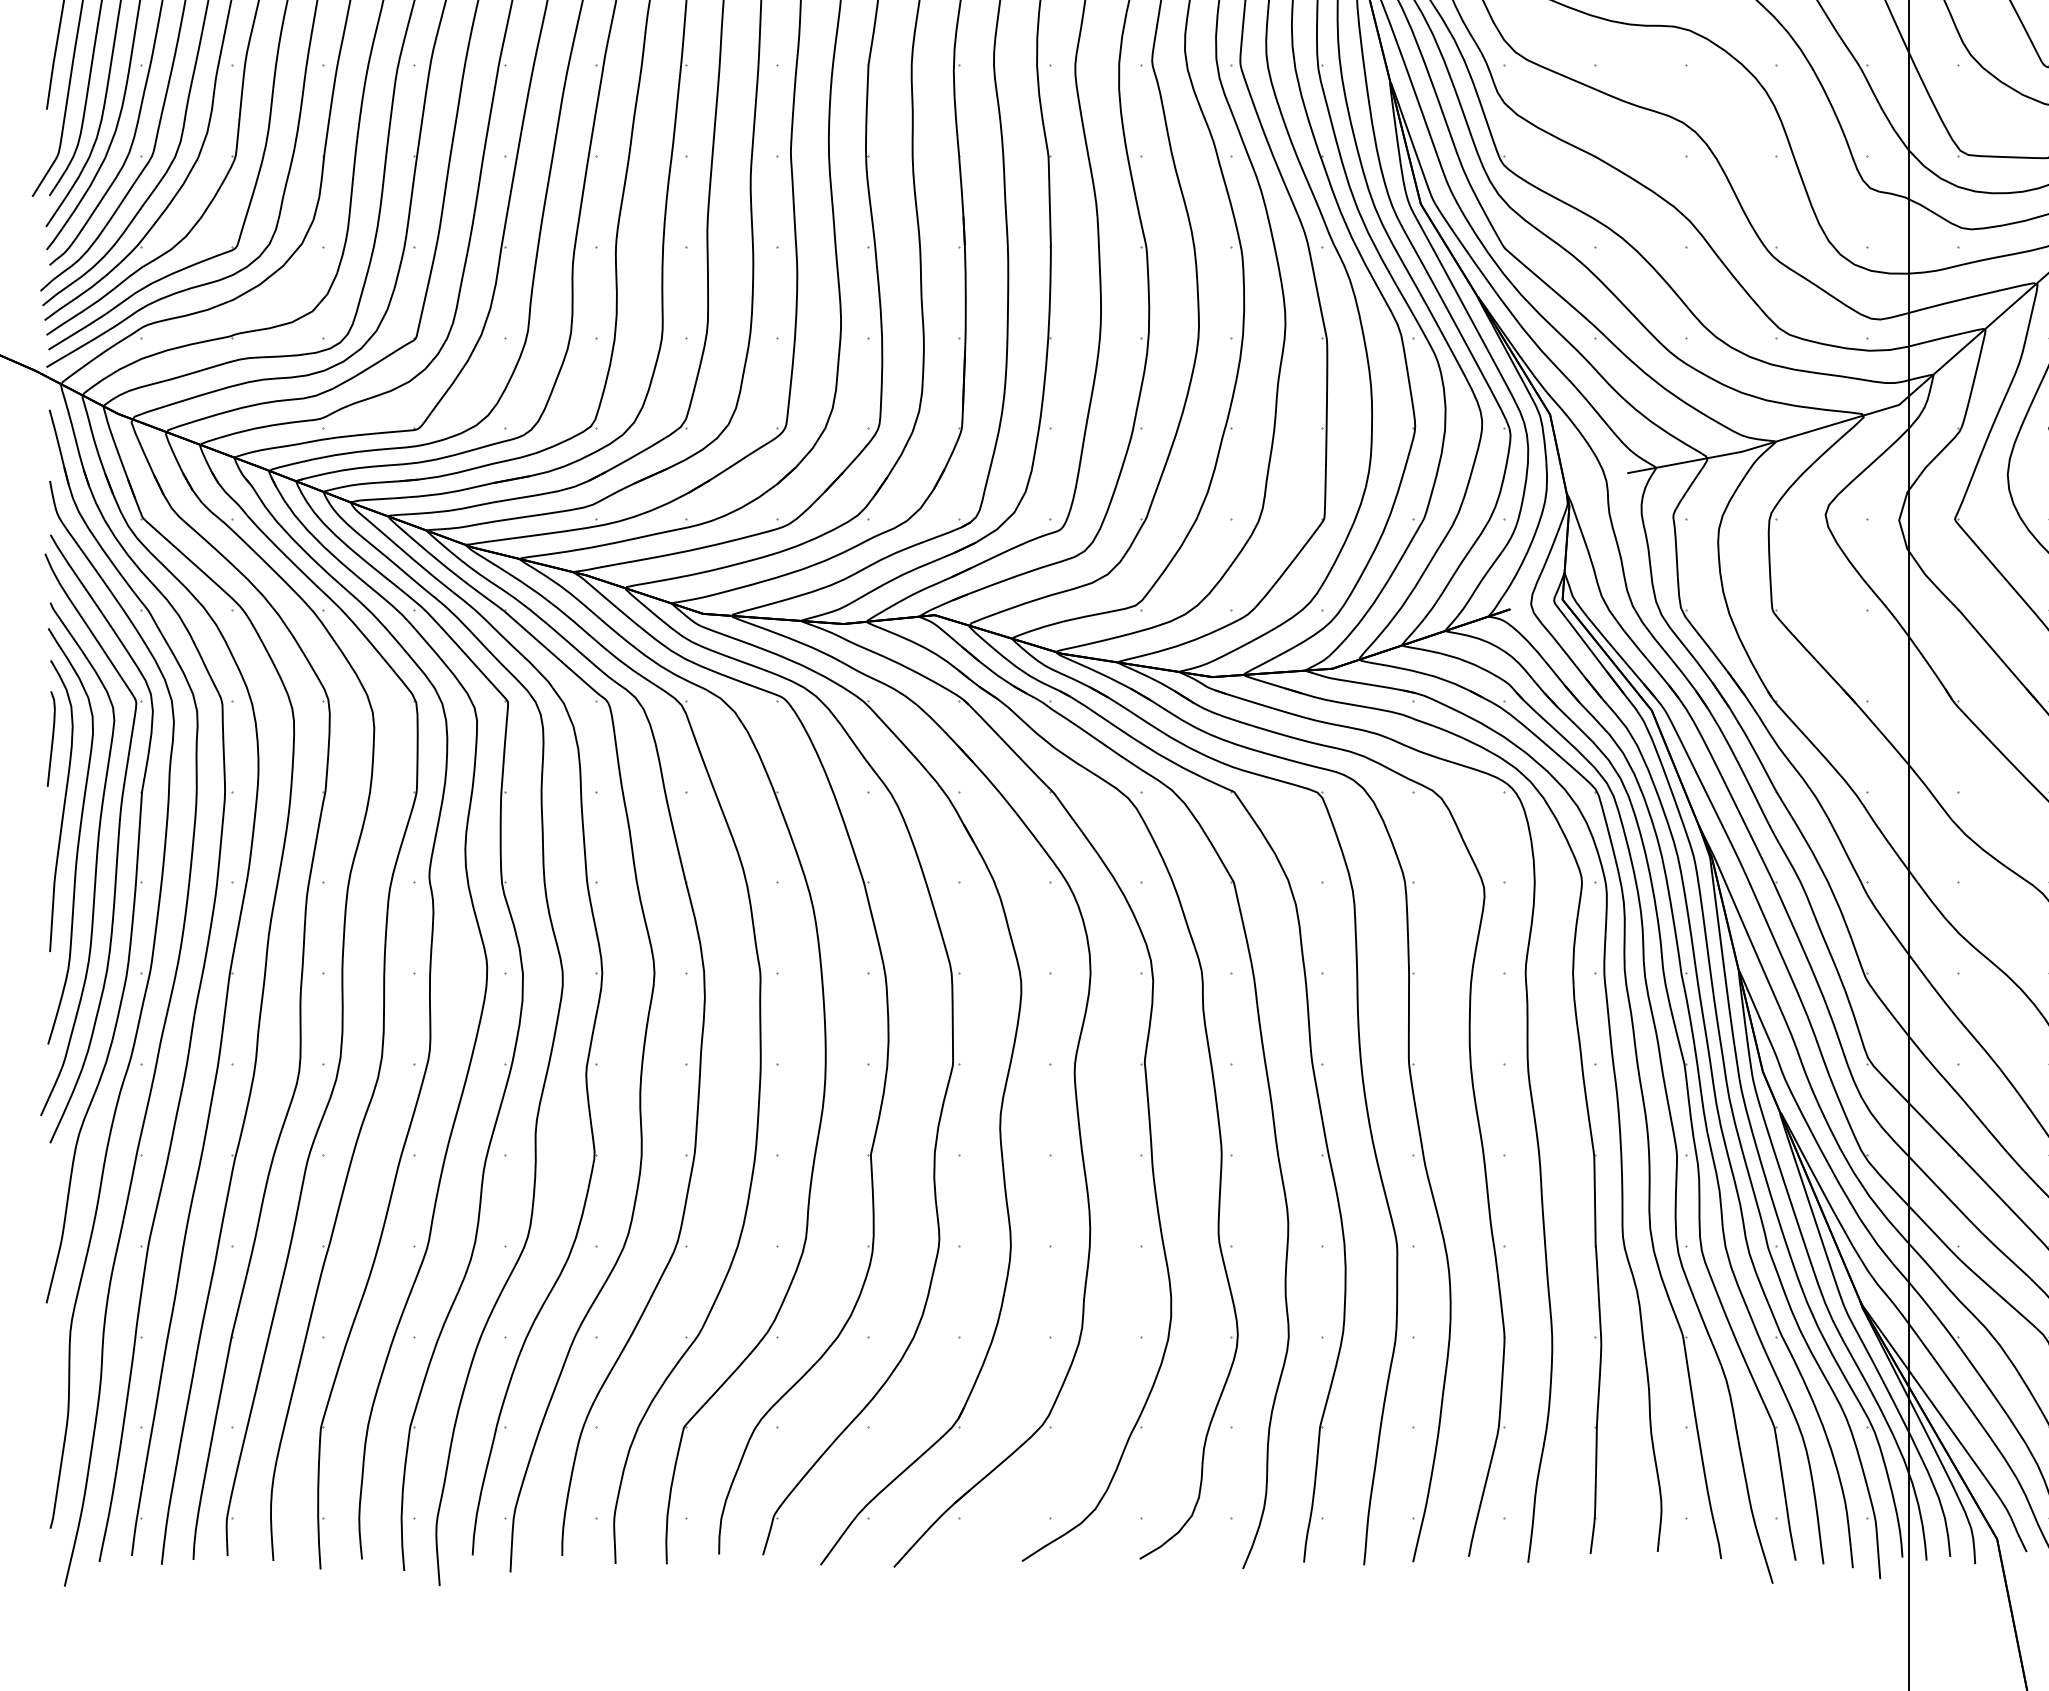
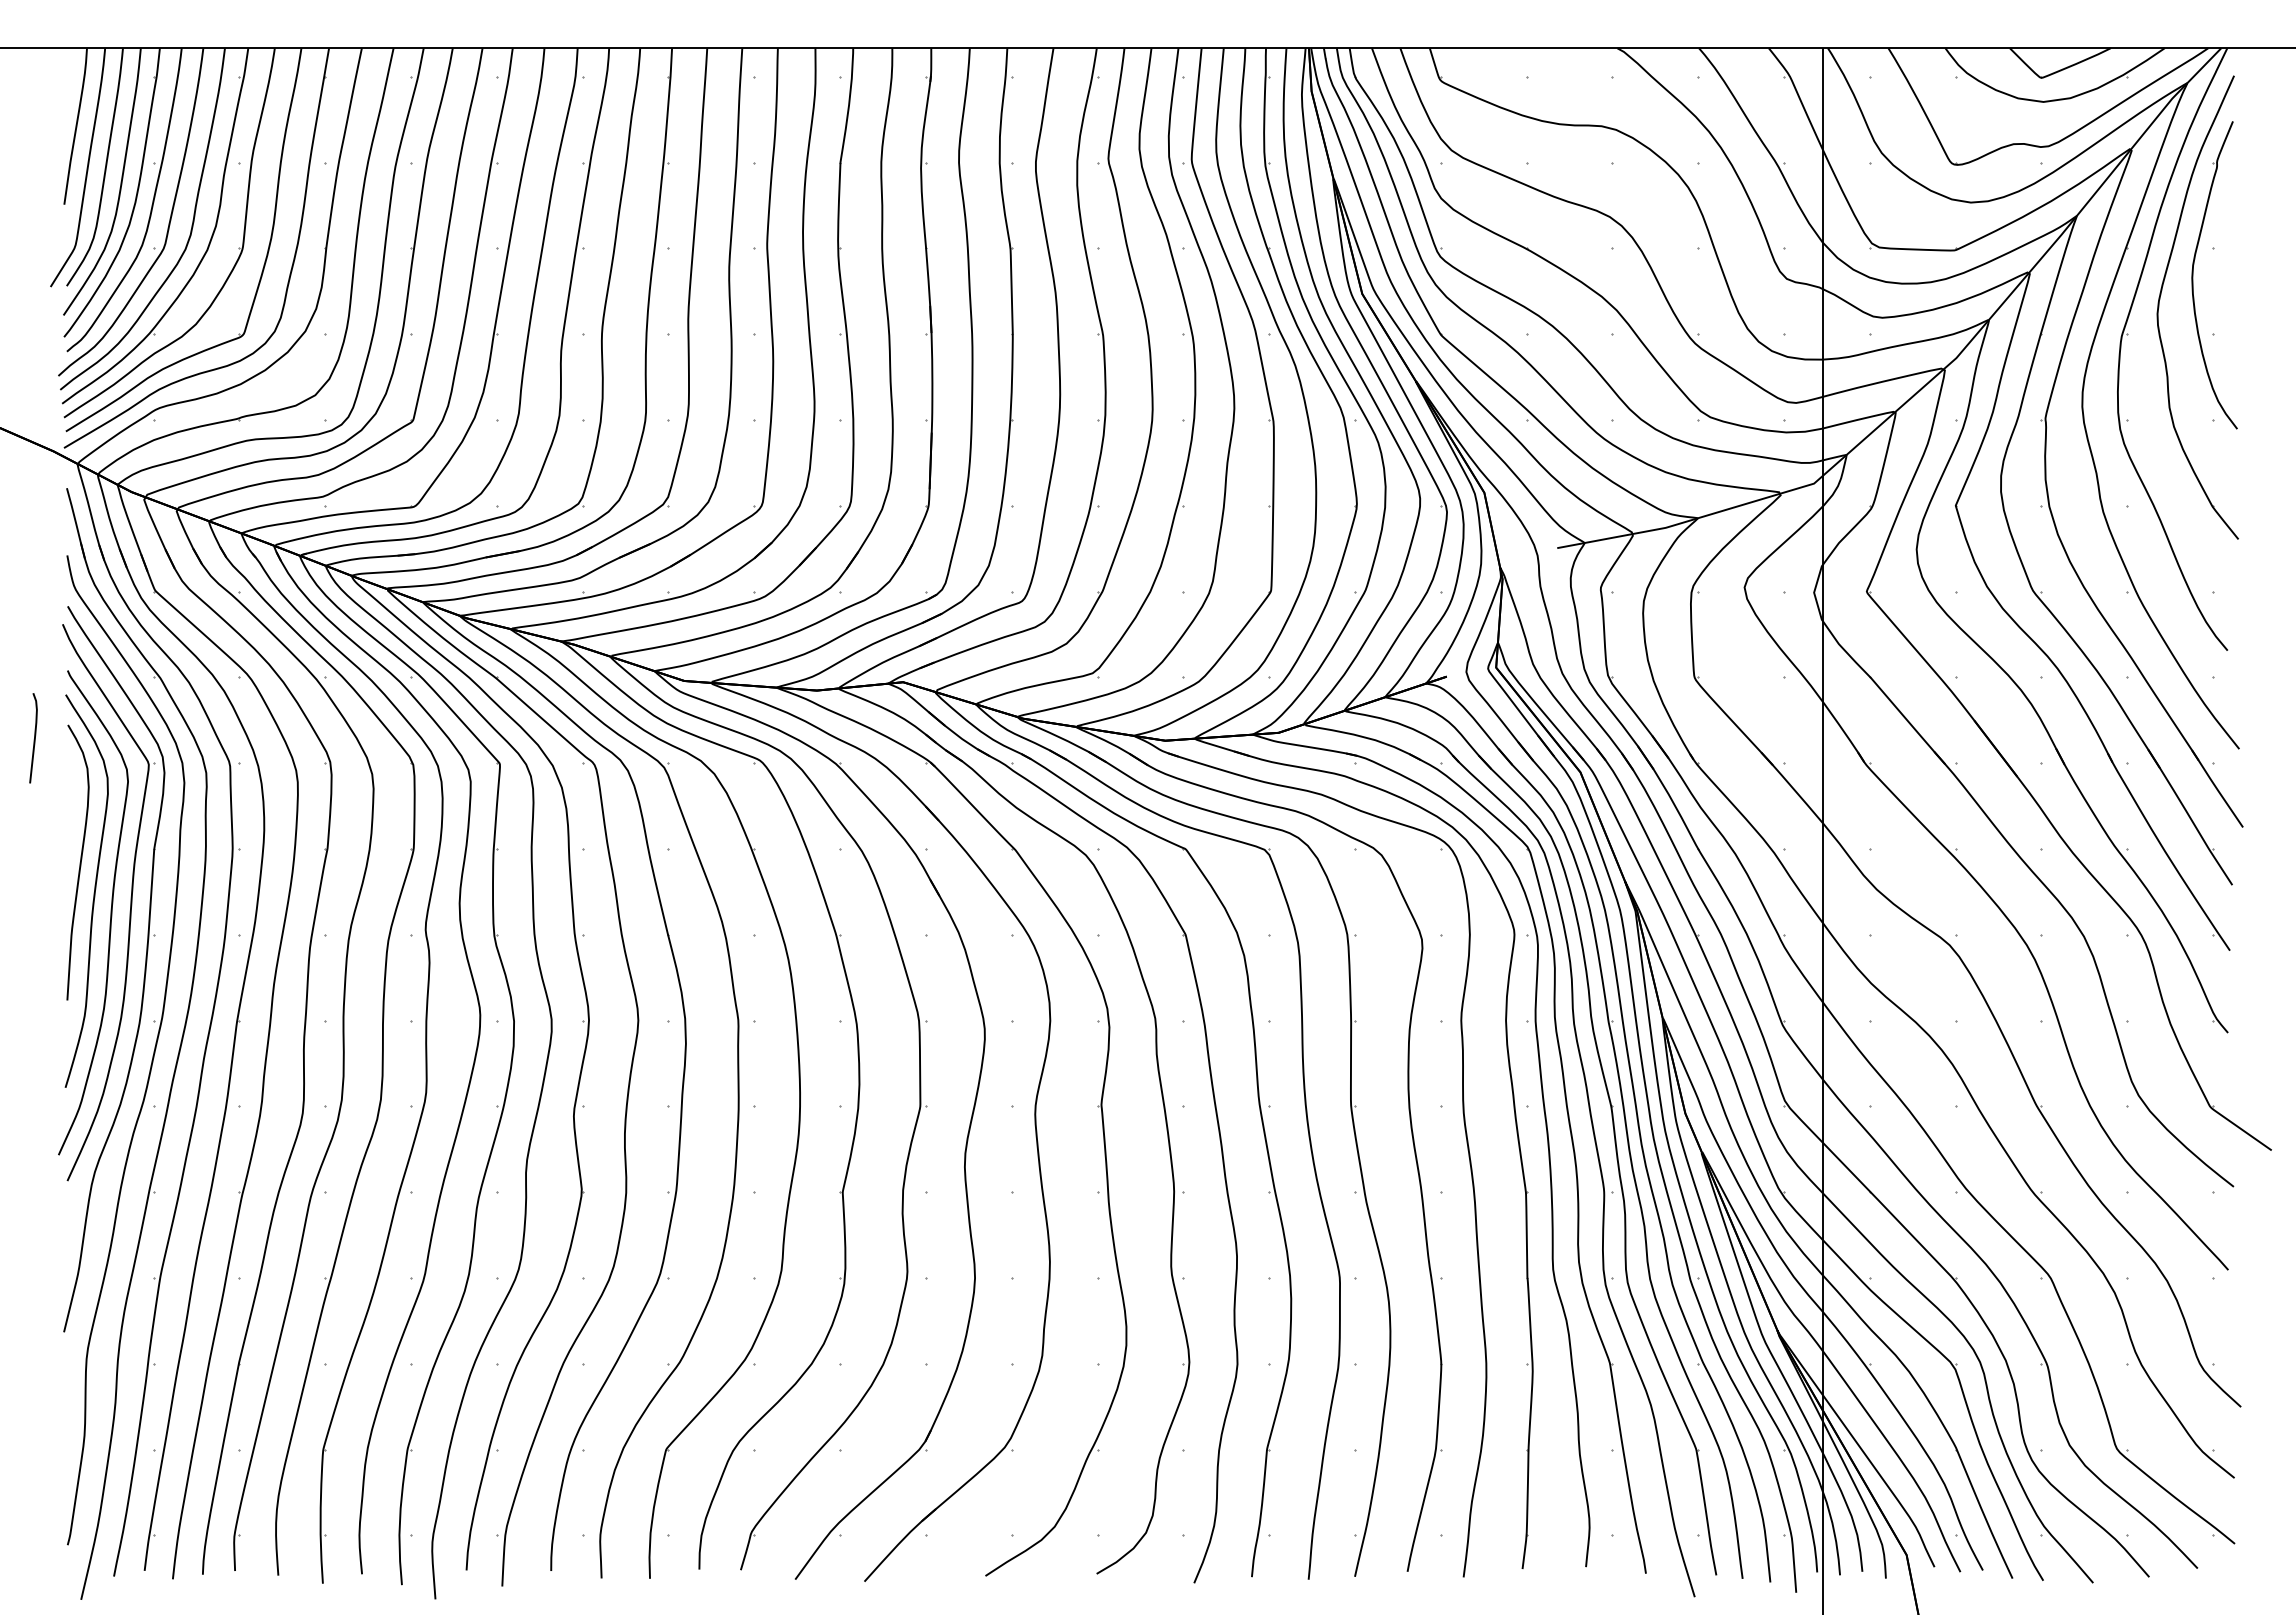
curve: (52, 739) -> (34, 738), moved

